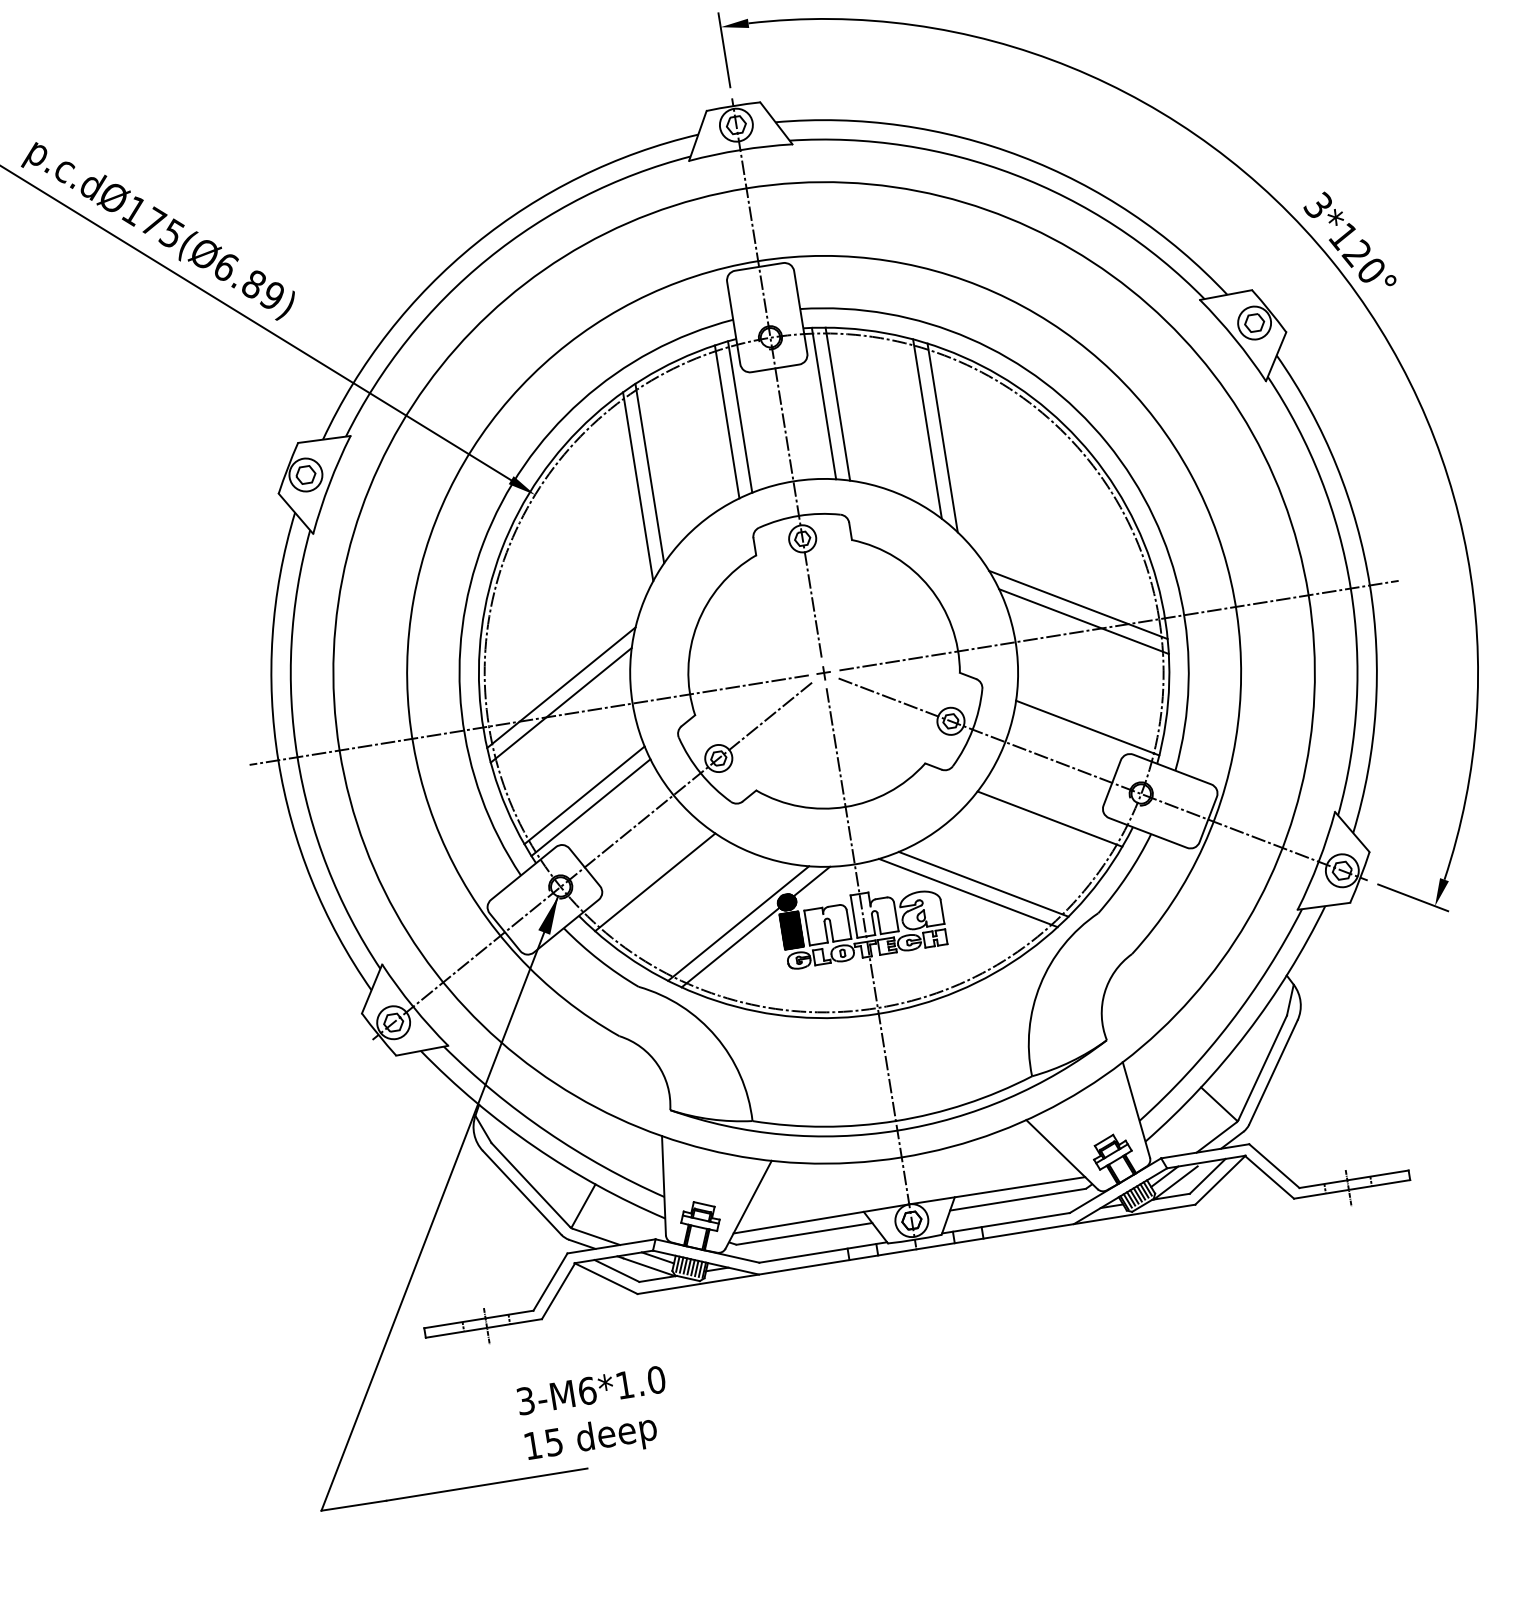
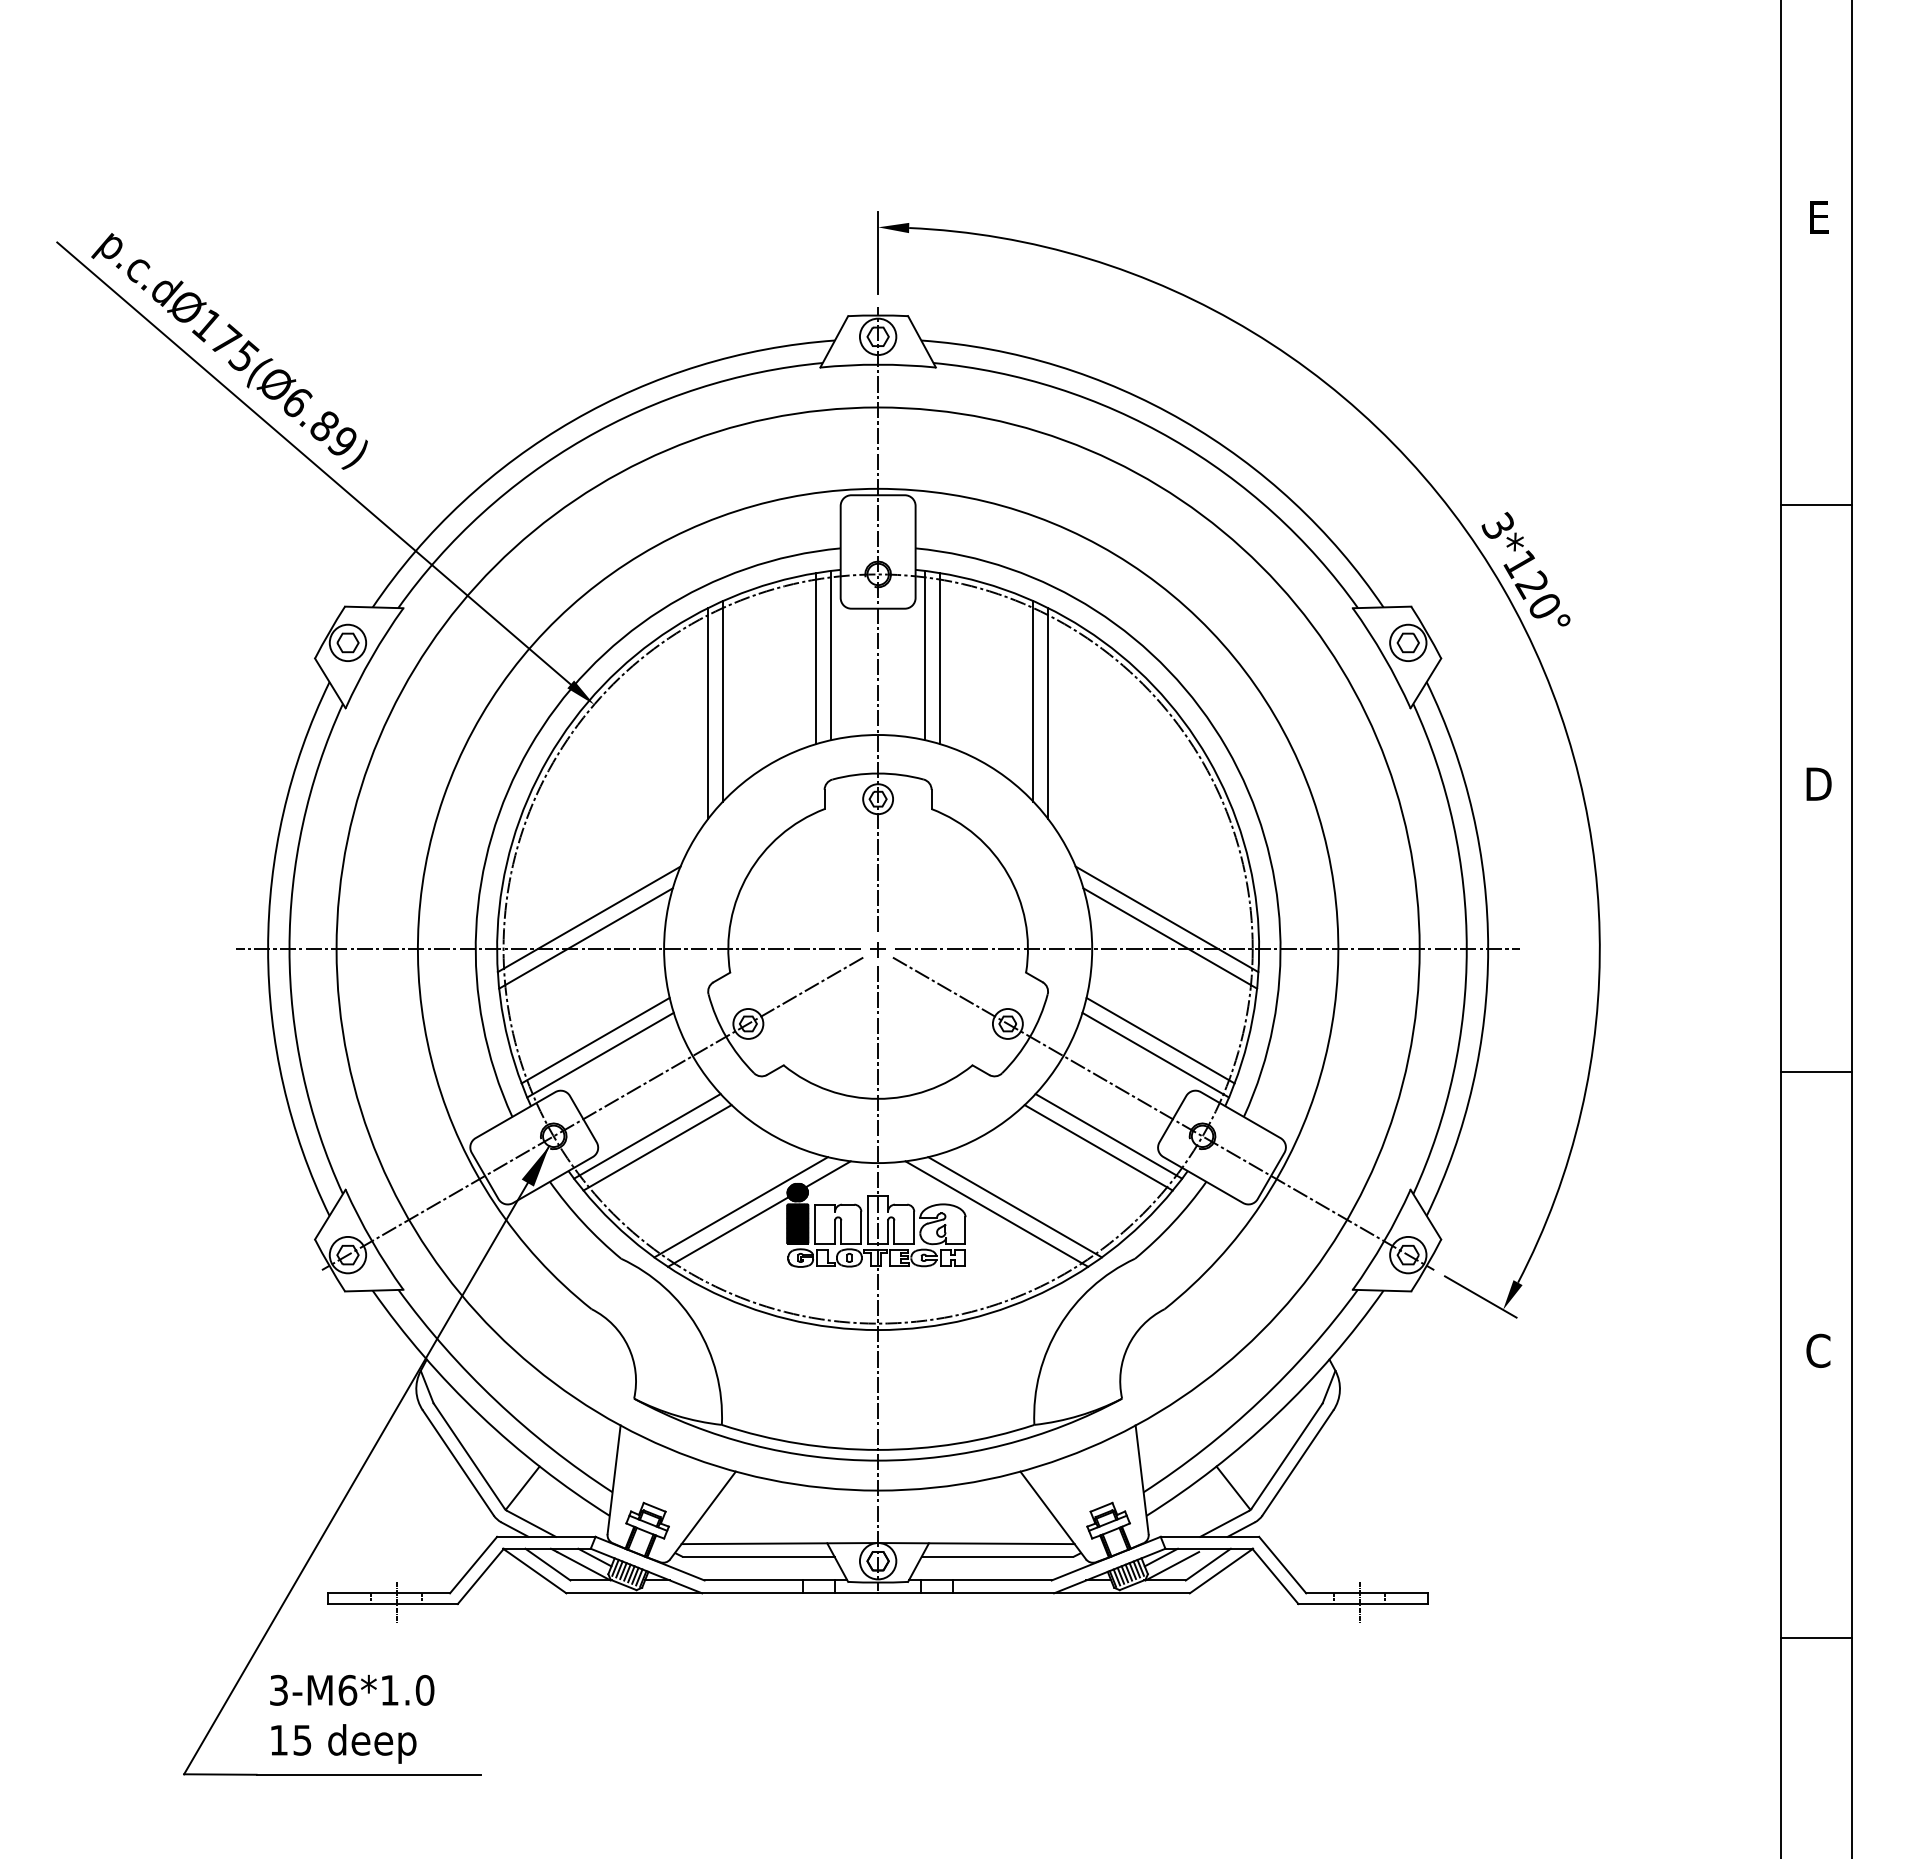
line: (1089, 714) -> (1160, 1040), added
line: (1057, 807) -> (1108, 1136), added
line: (644, 873) -> (647, 1136), added
text: (595, 1415) -> (352, 1718), moved

